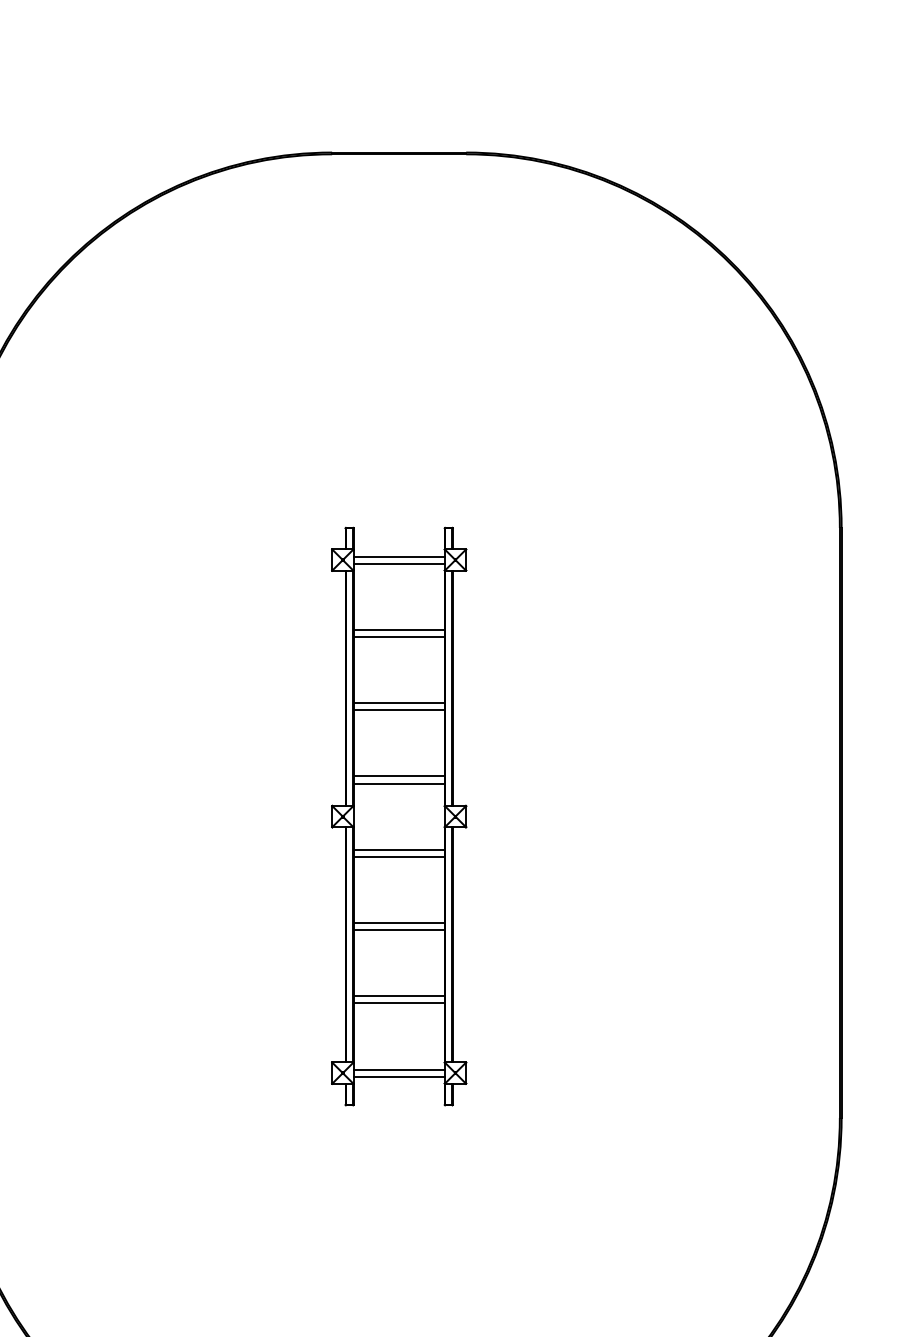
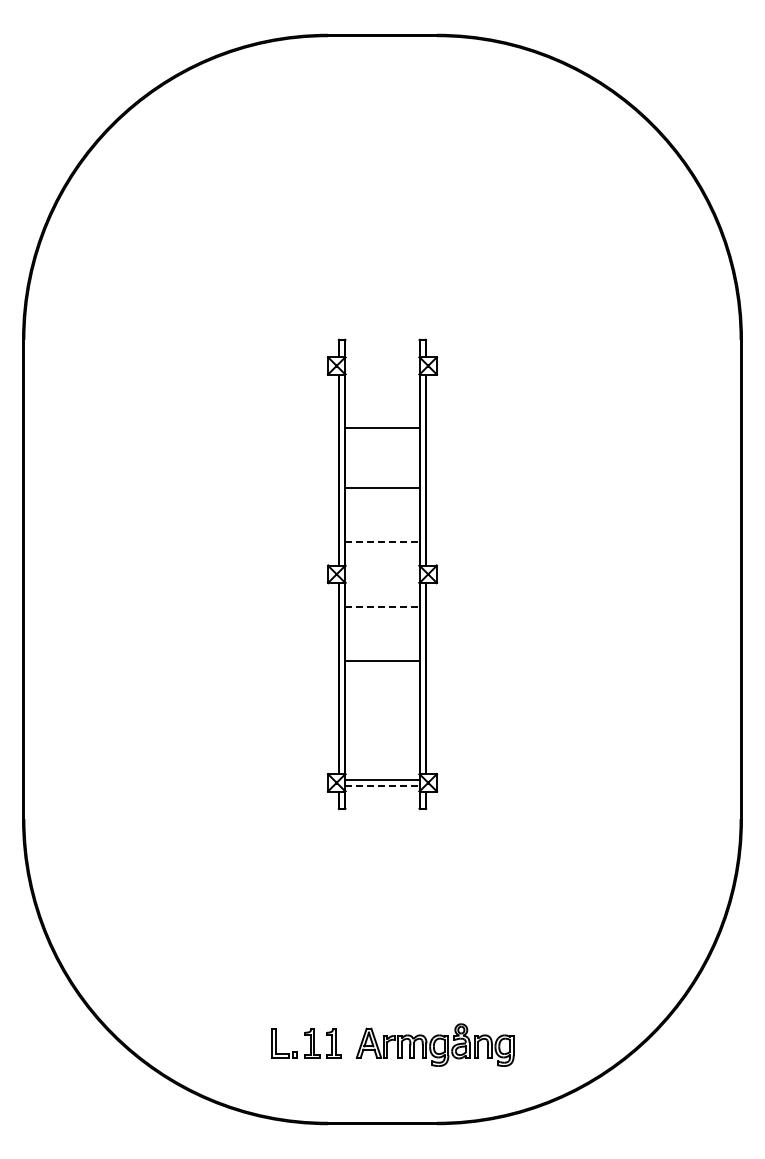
line: (399, 557) -> (382, 363), removed
line: (399, 563) -> (382, 368), removed
line: (399, 629) -> (382, 422), removed
line: (399, 703) -> (382, 482), removed
line: (399, 776) -> (382, 541), solid -> dashed
line: (399, 783) -> (382, 547), removed
line: (399, 850) -> (382, 601), removed
line: (399, 857) -> (382, 607), solid -> dashed
line: (399, 930) -> (382, 666), removed
line: (399, 996) -> (382, 720), removed
line: (399, 1003) -> (382, 726), removed
line: (399, 1076) -> (382, 785), solid -> dashed

